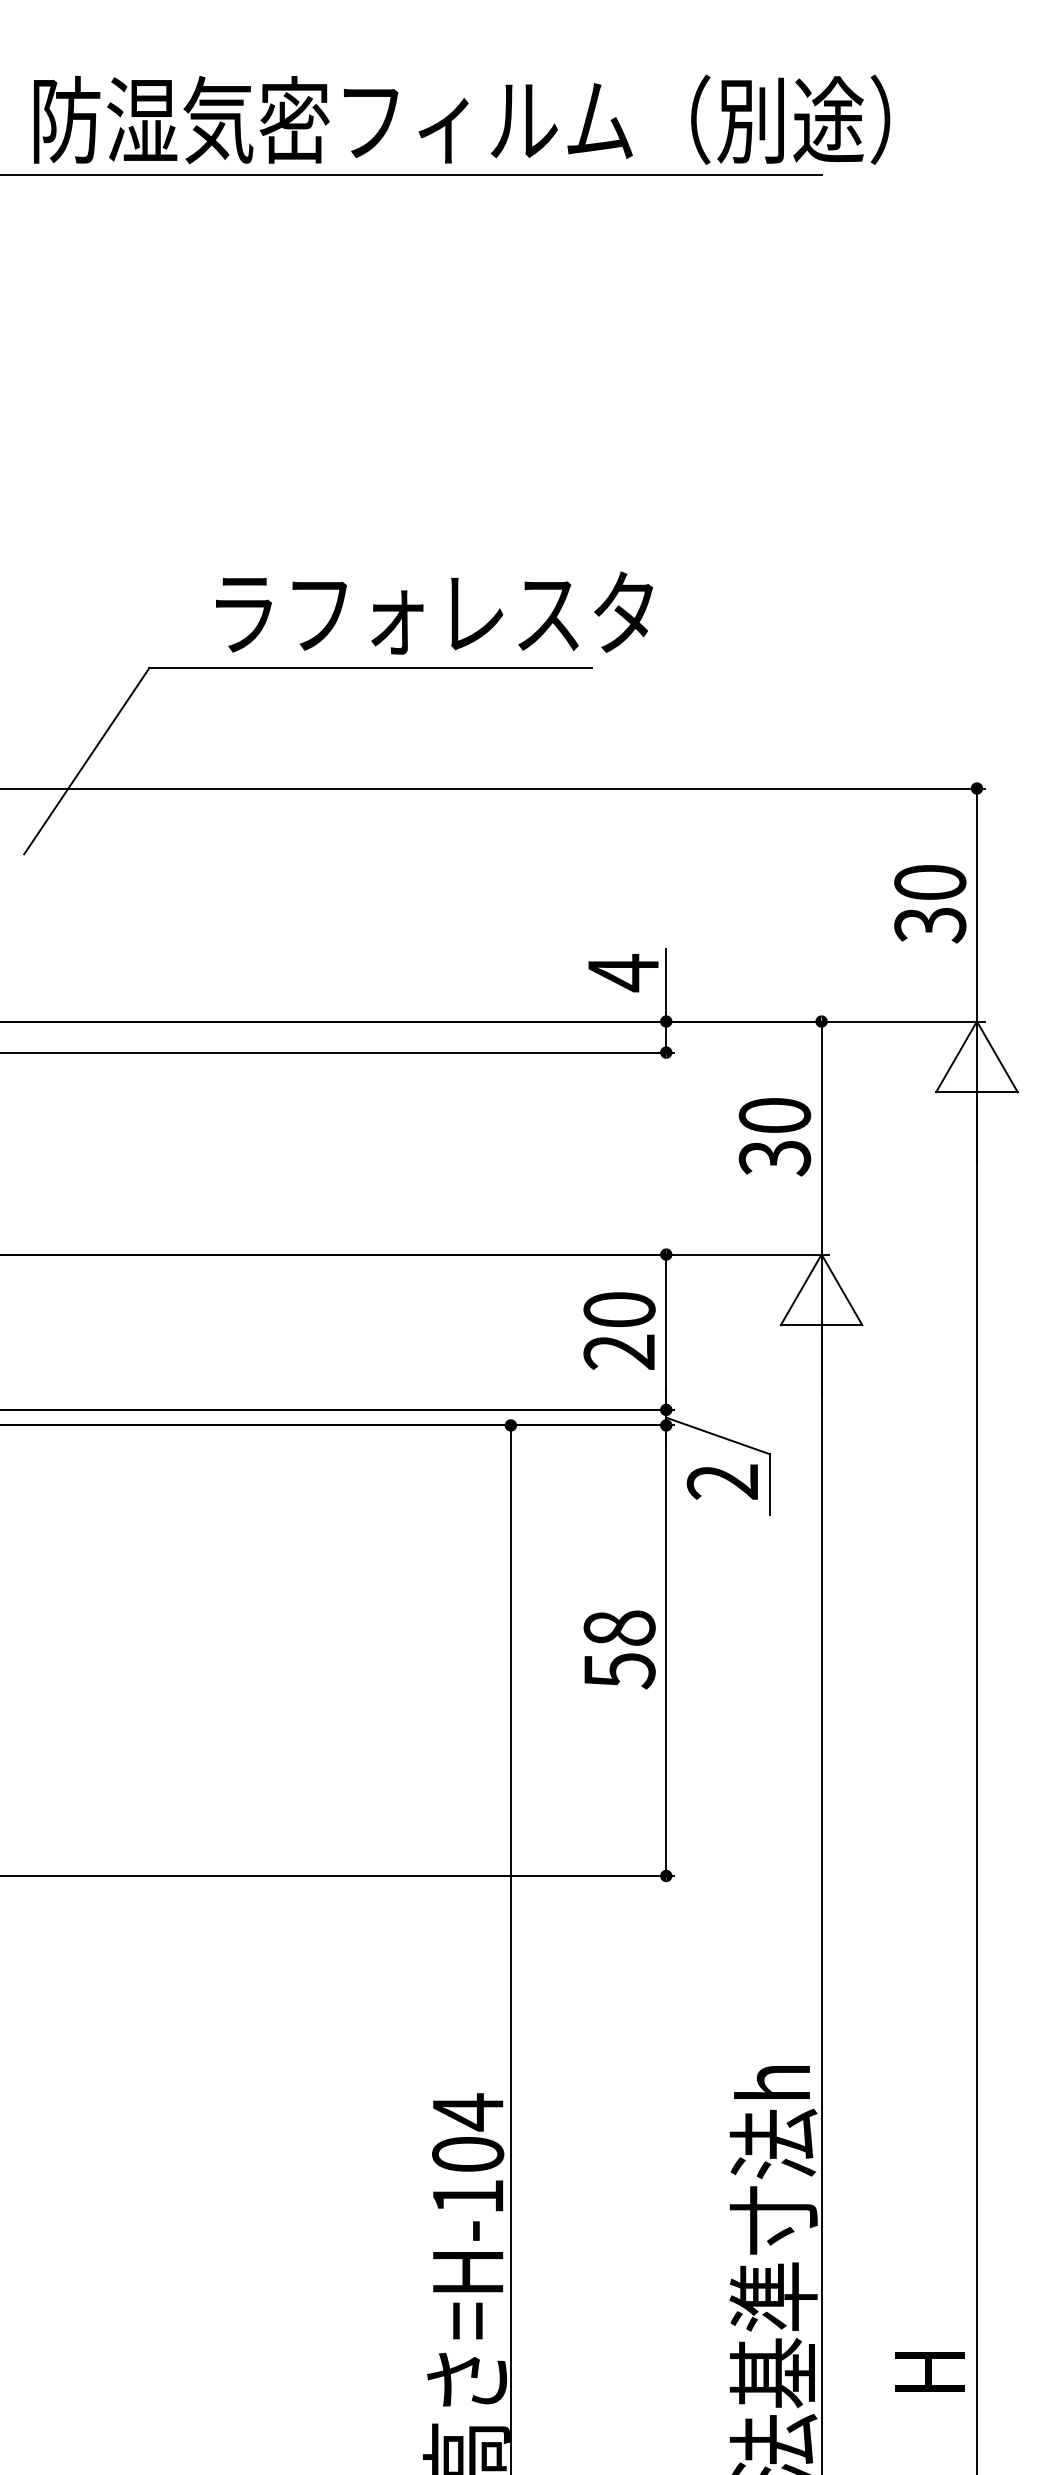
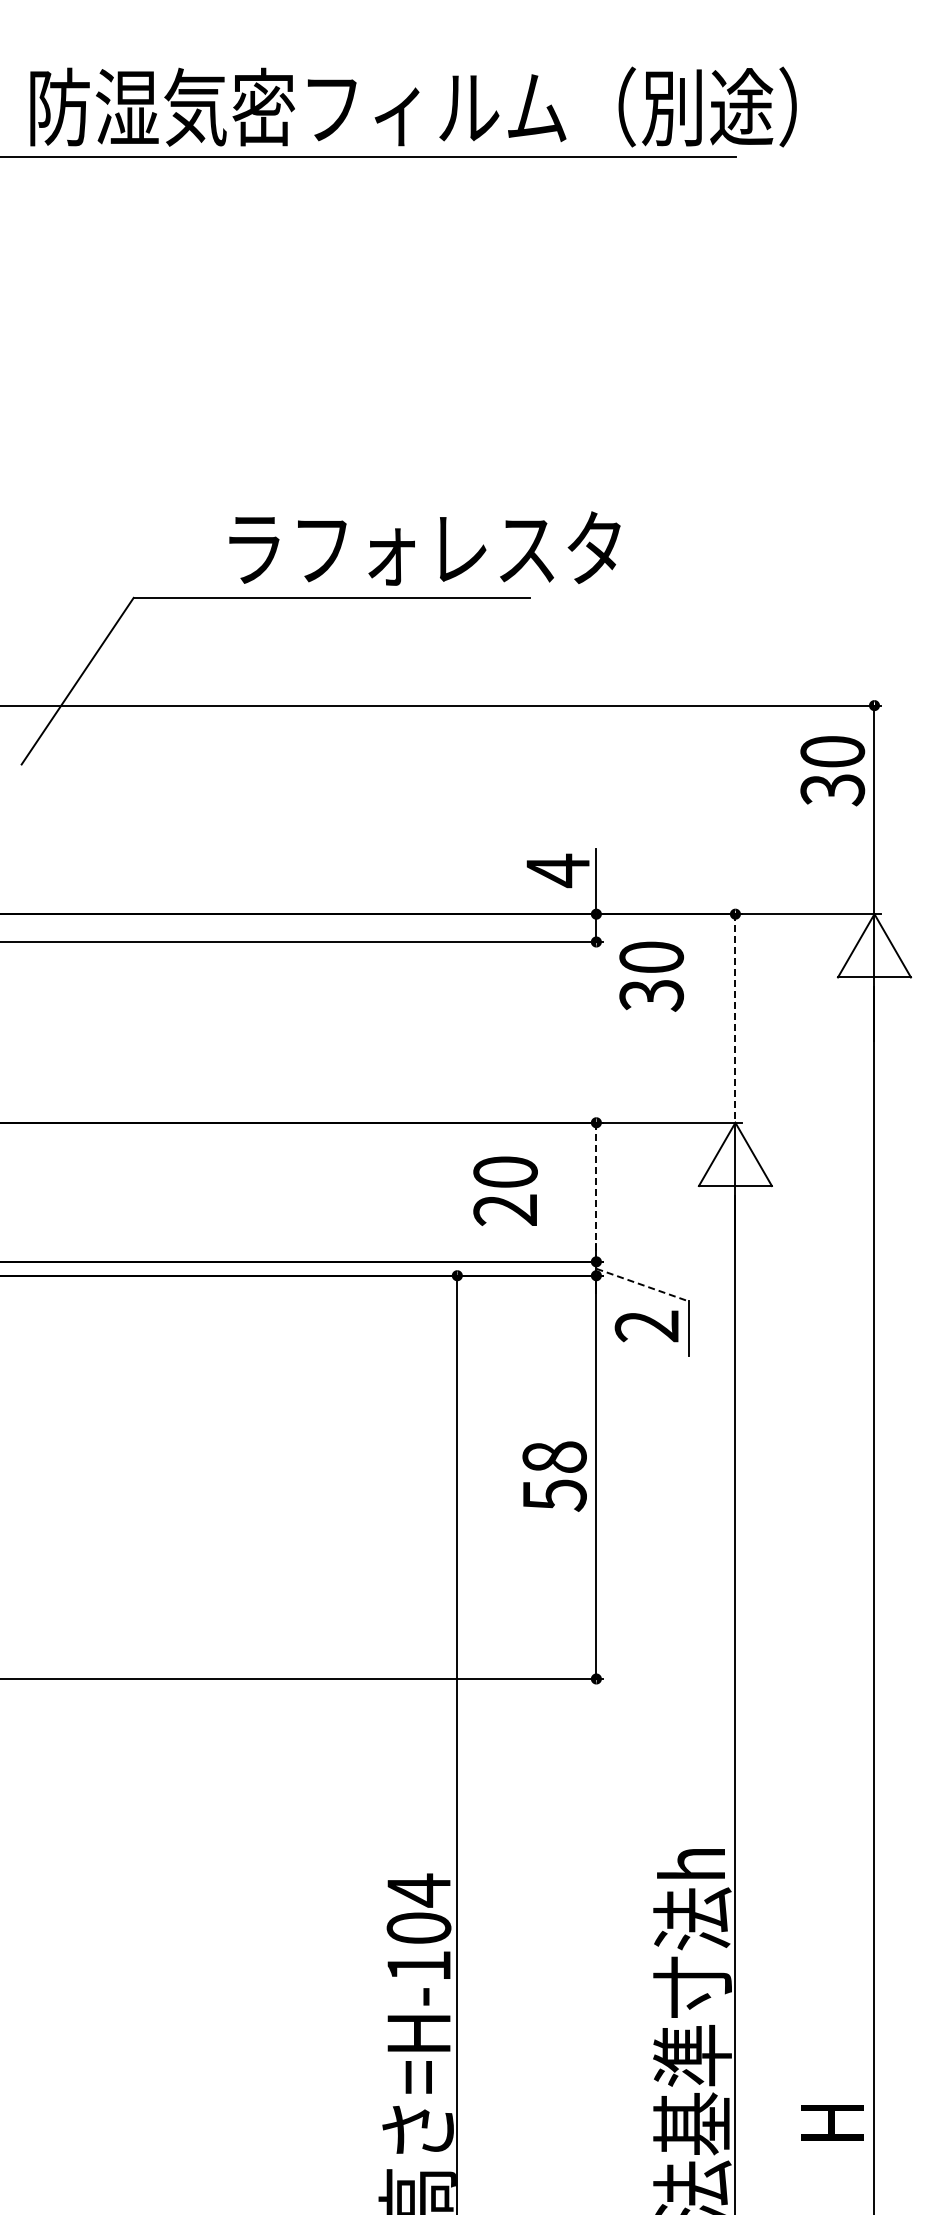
text: (434, 612) -> (424, 548), moved
text: (930, 904) -> (832, 771), moved
text: (774, 1136) -> (651, 976), moved
line: (821, 1138) -> (735, 1018), solid -> dashed
text: (619, 1330) -> (505, 1190), moved
line: (666, 1332) -> (596, 1192), solid -> dashed
line: (718, 1436) -> (643, 1285), solid -> dashed

